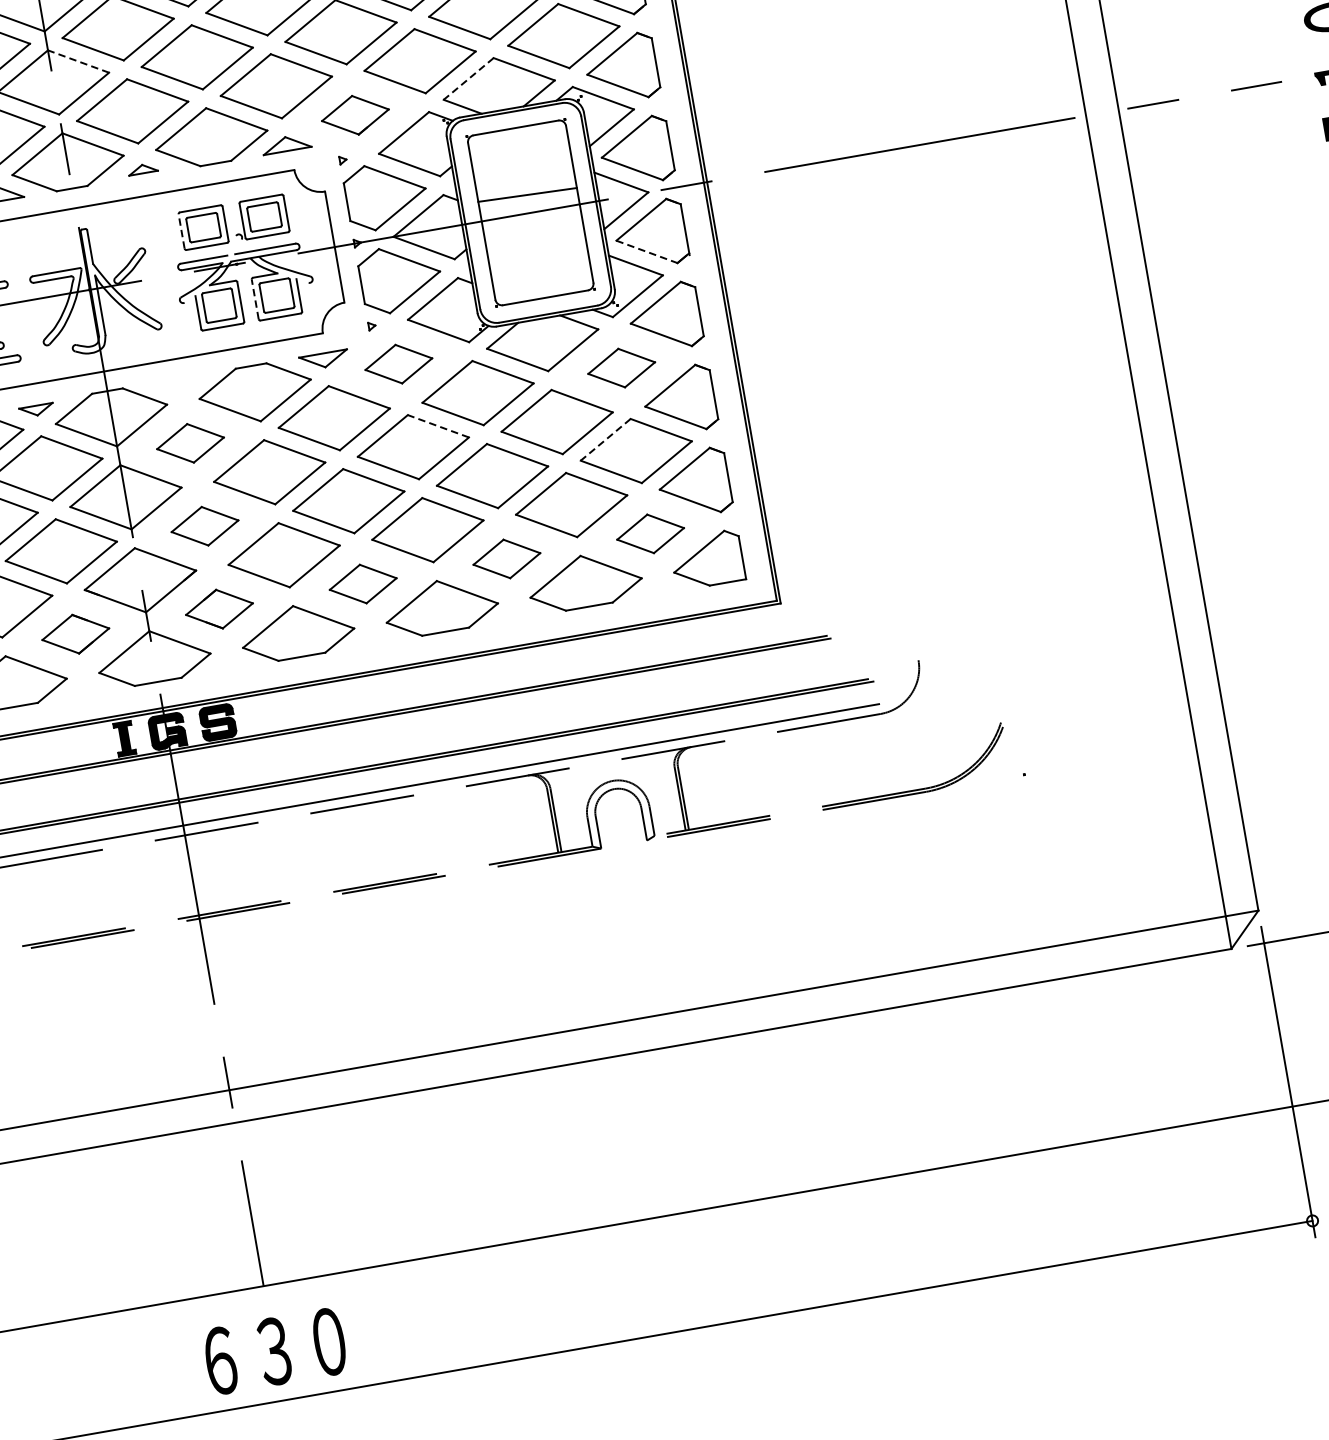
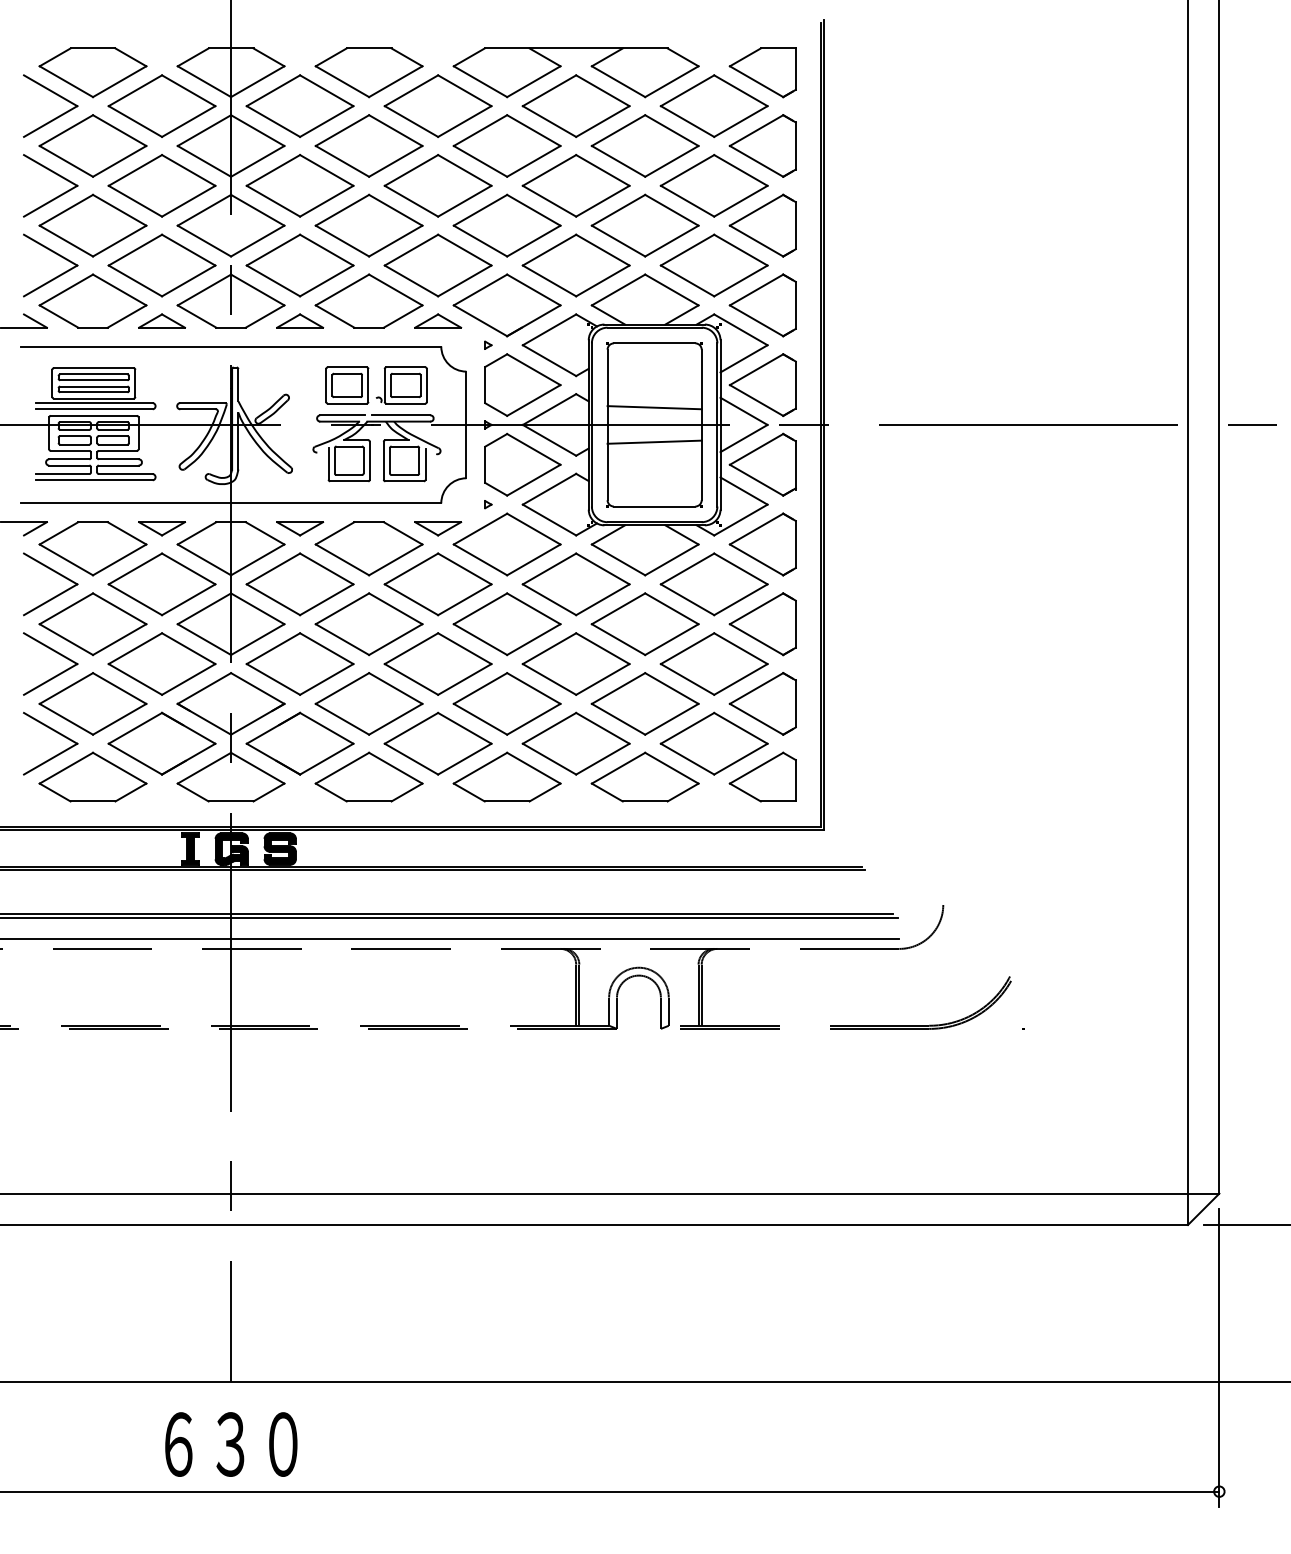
line: (78, 61) -> (257, 210), dashed -> solid
line: (468, 79) -> (618, 290), dashed -> solid
part: (354, 115) -> (506, 305), size x1.67
part: (143, 168) -> (300, 320), size x1.67
line: (181, 230) -> (326, 384), dashed -> solid
line: (533, 230) -> (654, 441), added
line: (646, 252) -> (756, 480), dashed -> solid
line: (254, 299) -> (383, 460), dashed -> solid
part: (398, 364) -> (506, 544), size x1.67
part: (621, 368) -> (713, 584), size x1.67
part: (180, 385) -> (300, 528), added
part: (36, 410) -> (161, 528), size x1.43
line: (437, 426) -> (533, 608), dashed -> solid
line: (605, 439) -> (687, 648), dashed -> solid
part: (189, 443) -> (299, 584), size x1.67
part: (204, 525) -> (299, 663), size x1.67
part: (649, 533) -> (713, 743), size x1.67
part: (506, 558) -> (575, 743), size x1.67
part: (362, 584) -> (437, 743), size x1.67
part: (218, 609) -> (299, 743), size x1.67
part: (75, 634) -> (161, 743), size x1.67

